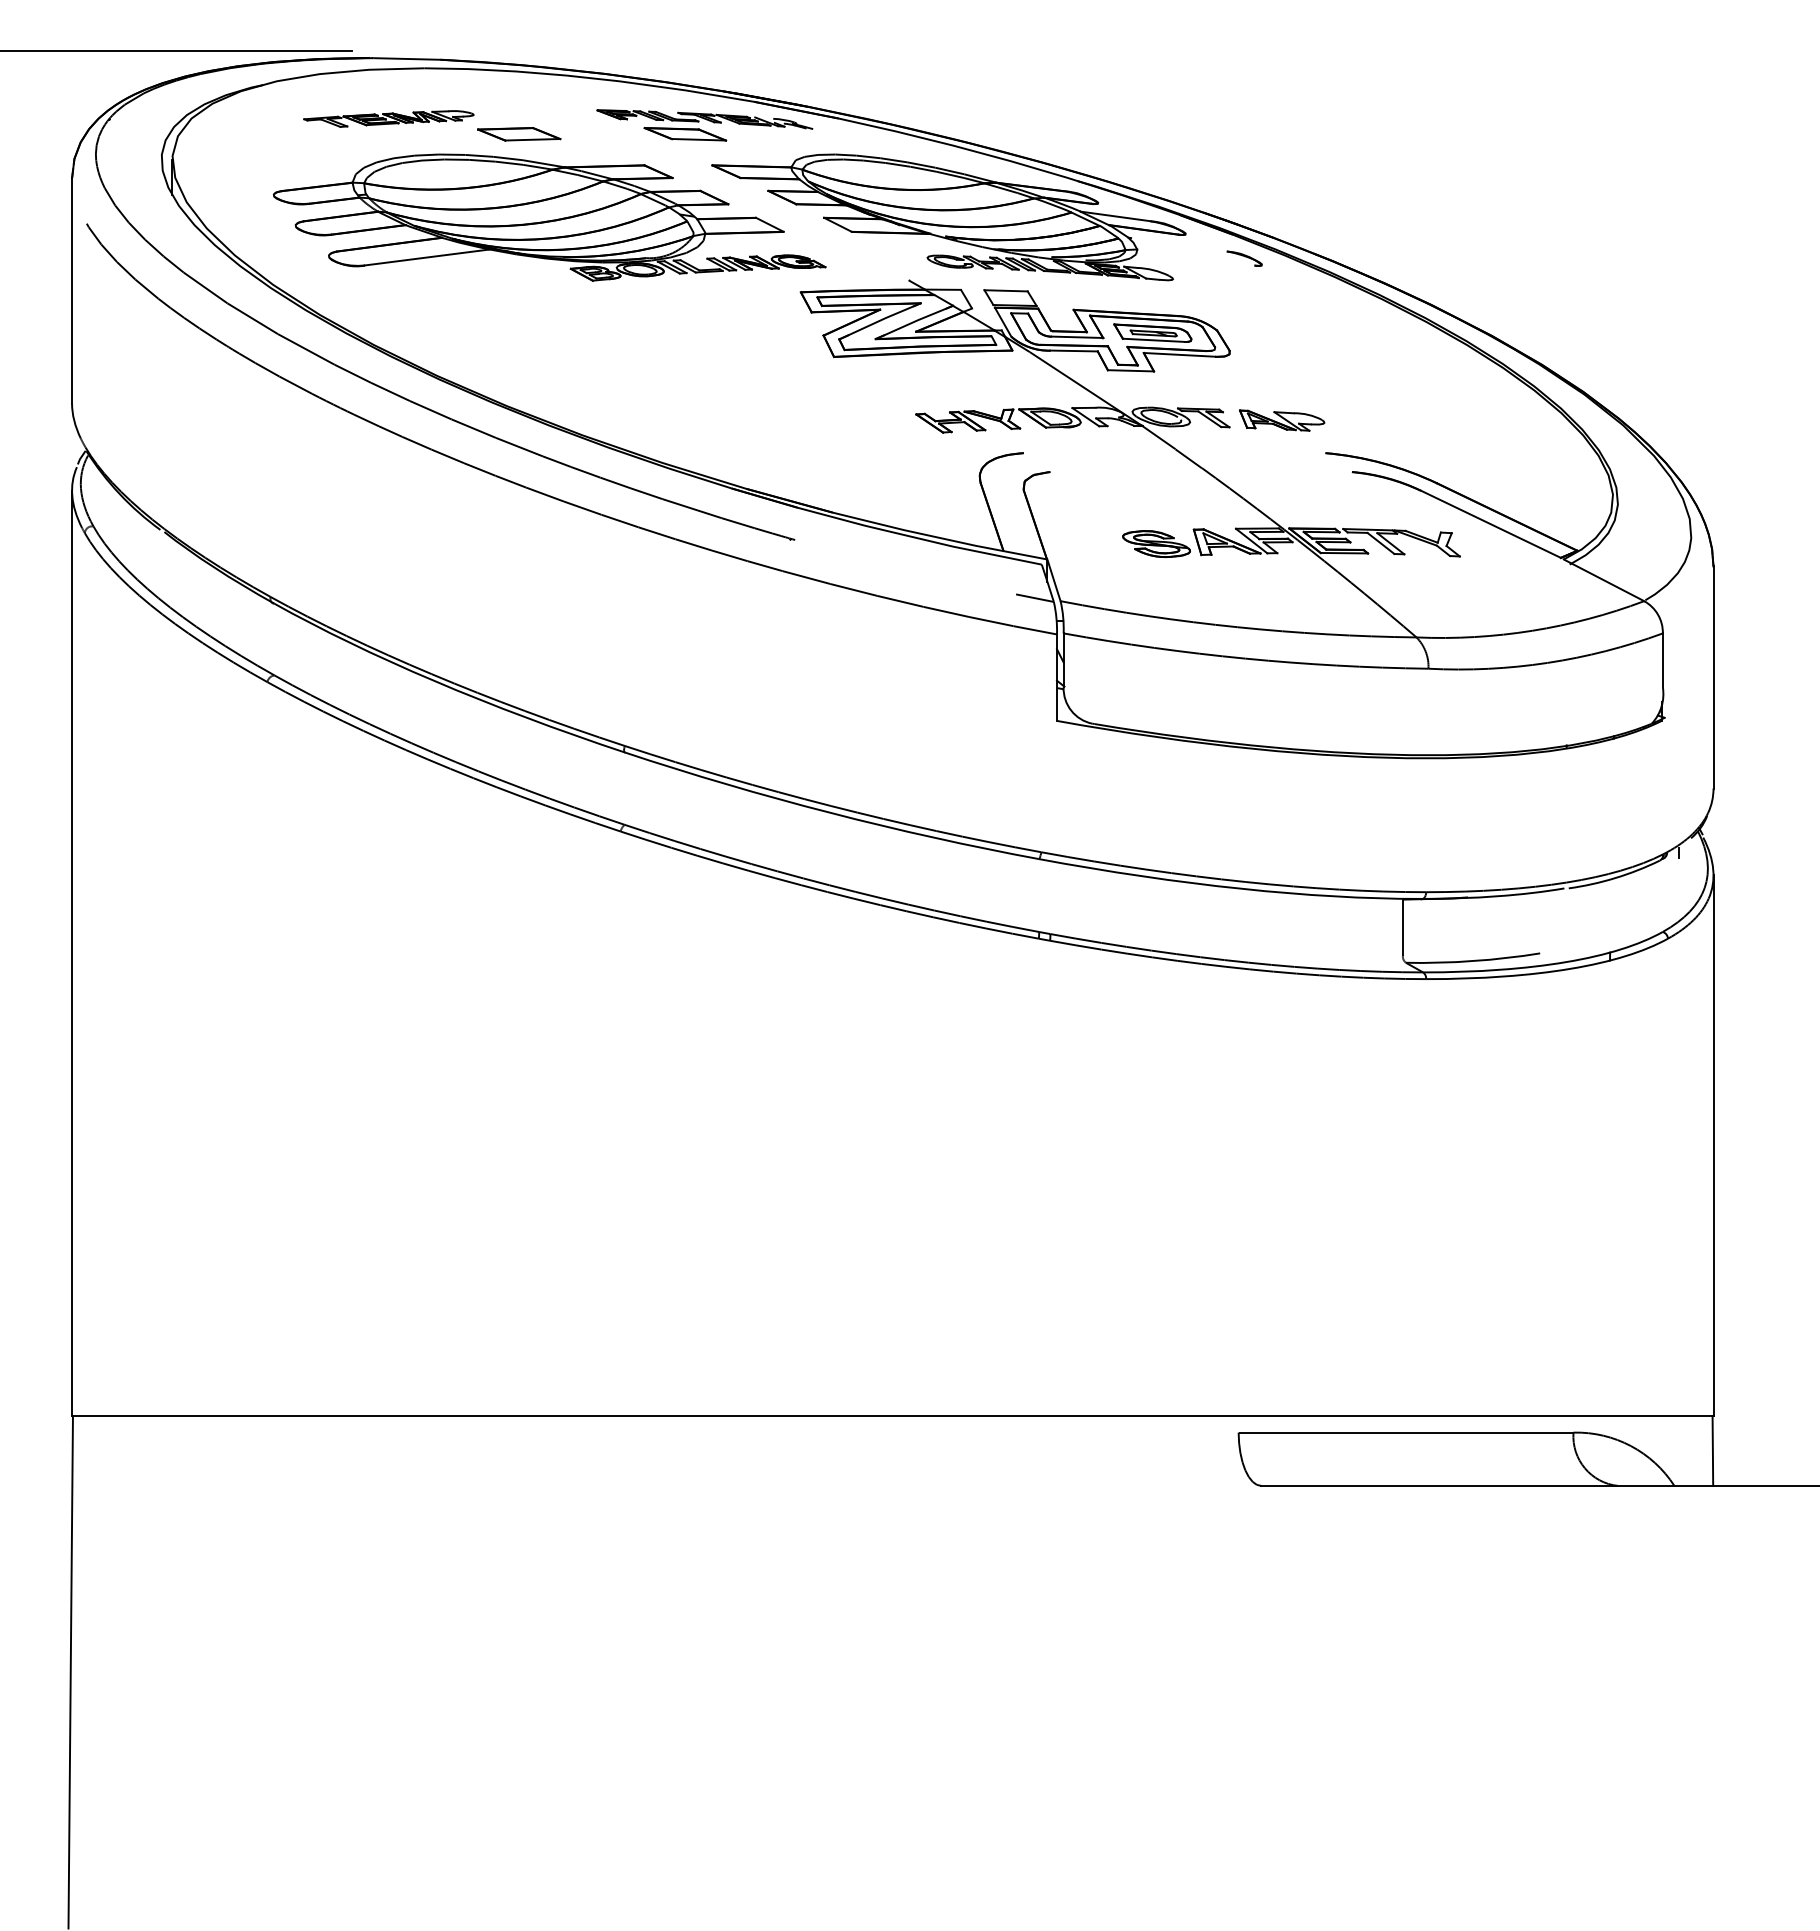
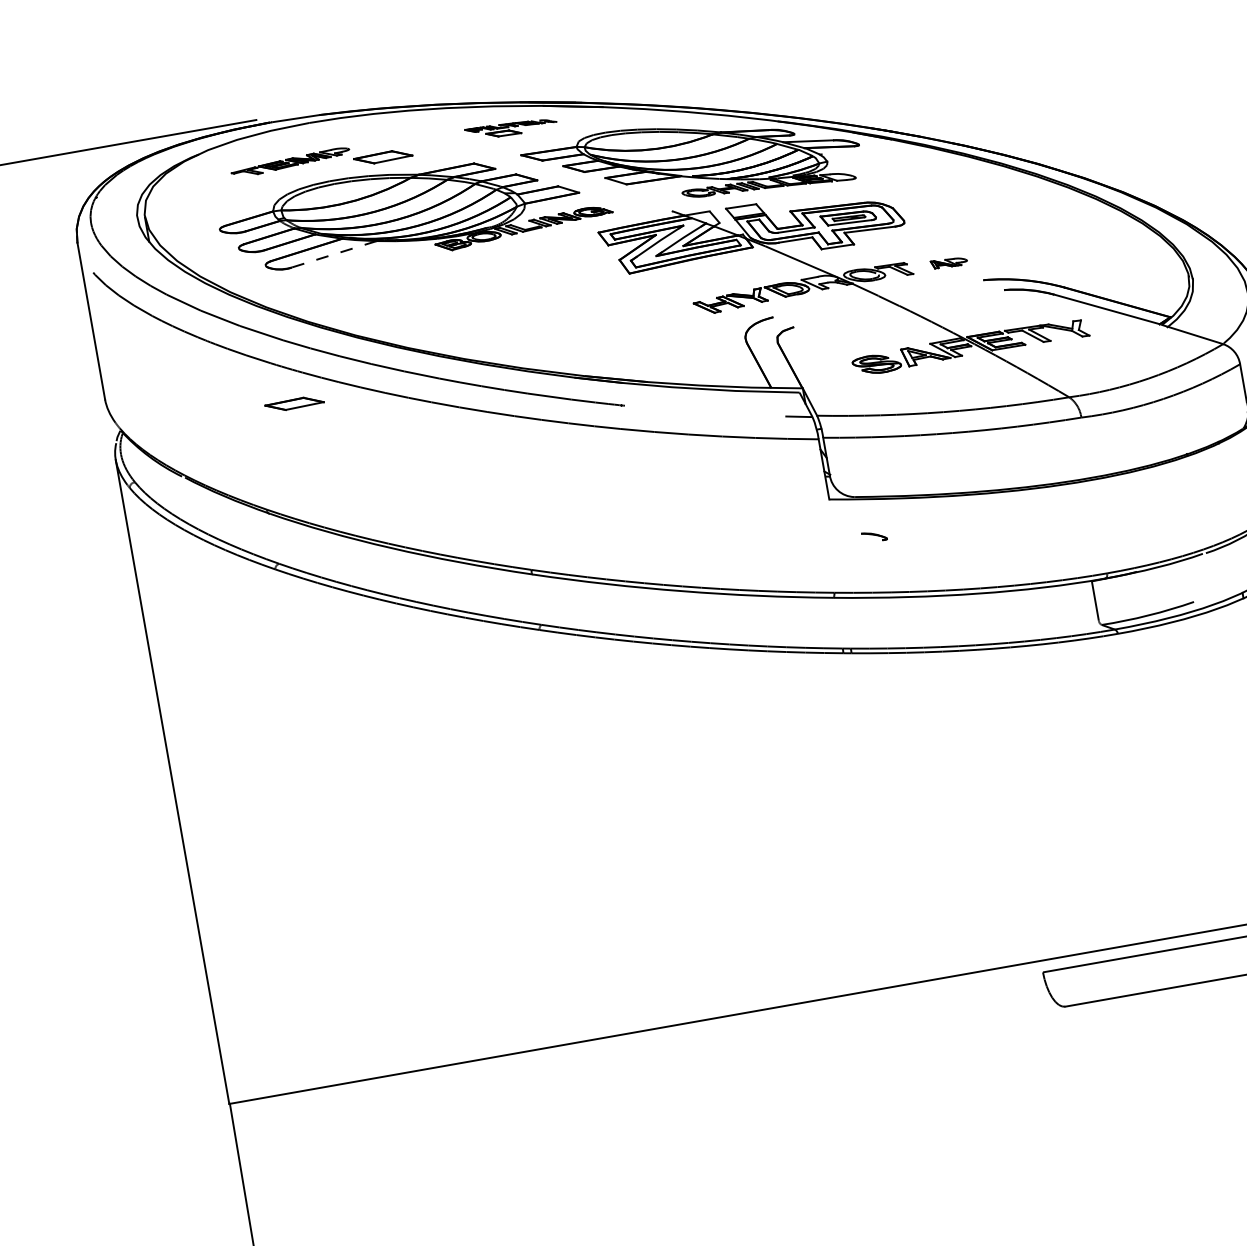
part: (704, 125) -> (511, 128), size x0.6
line: (427, 257) -> (334, 254), solid -> dashed
part: (1244, 258) -> (874, 536), moved
part: (1282, 420) -> (949, 262), size x0.6
part: (335, 456) -> (294, 404), added

